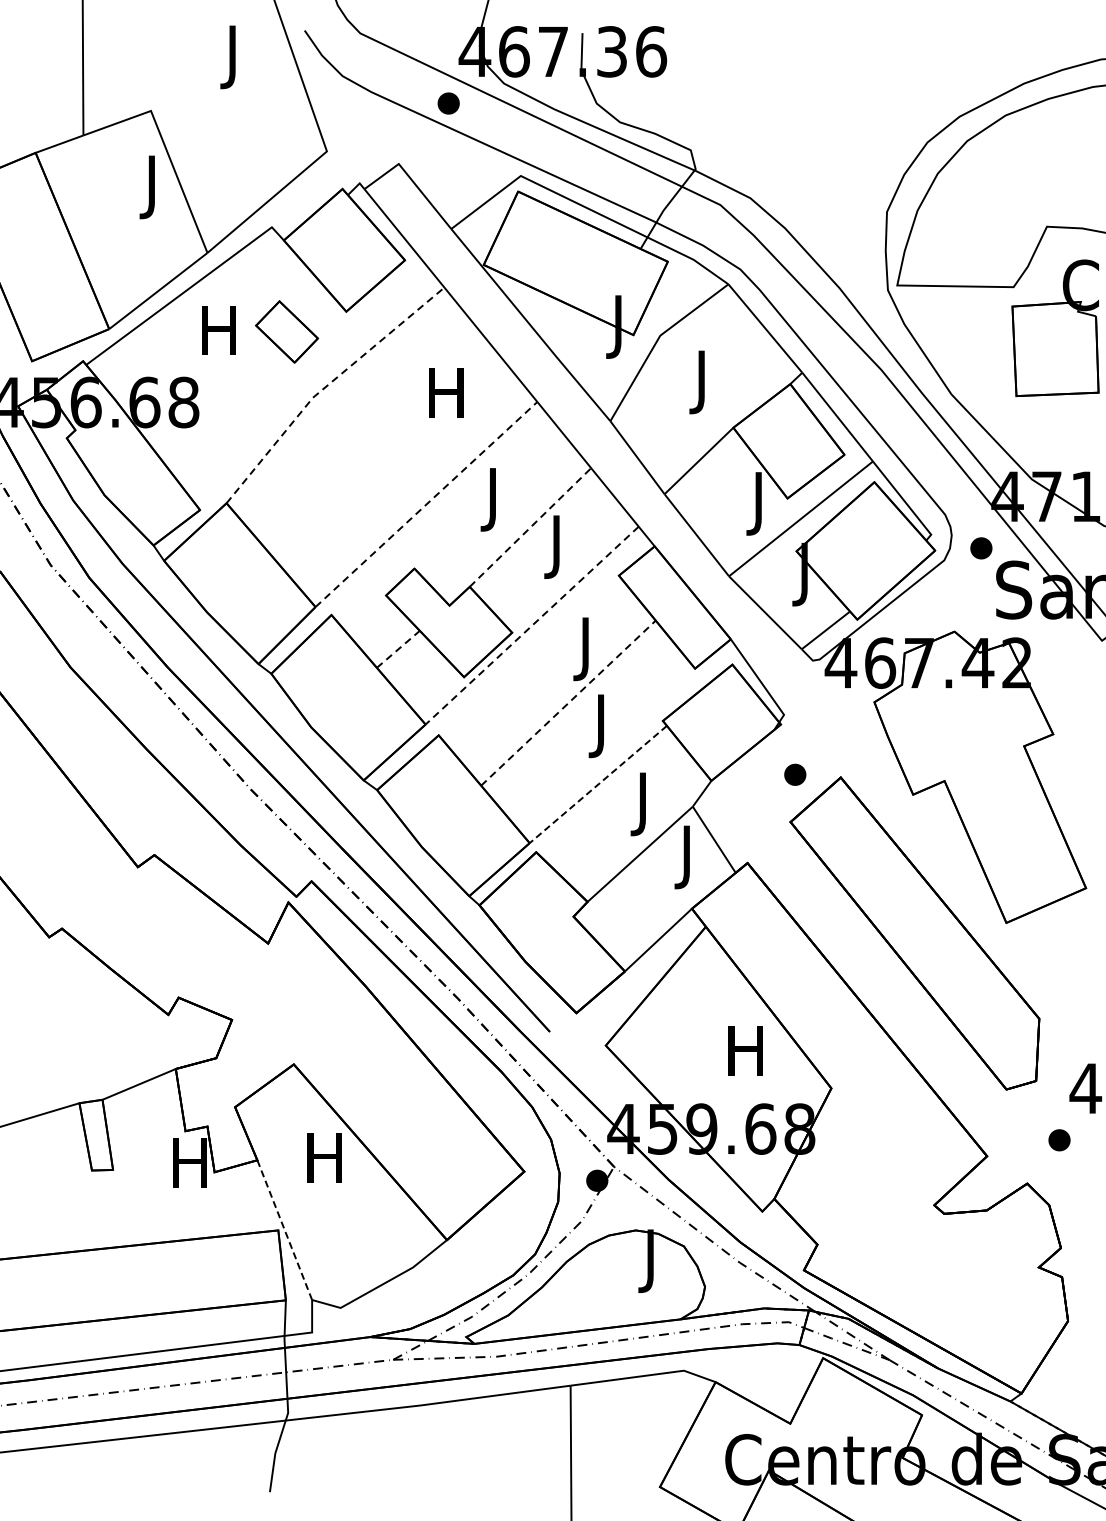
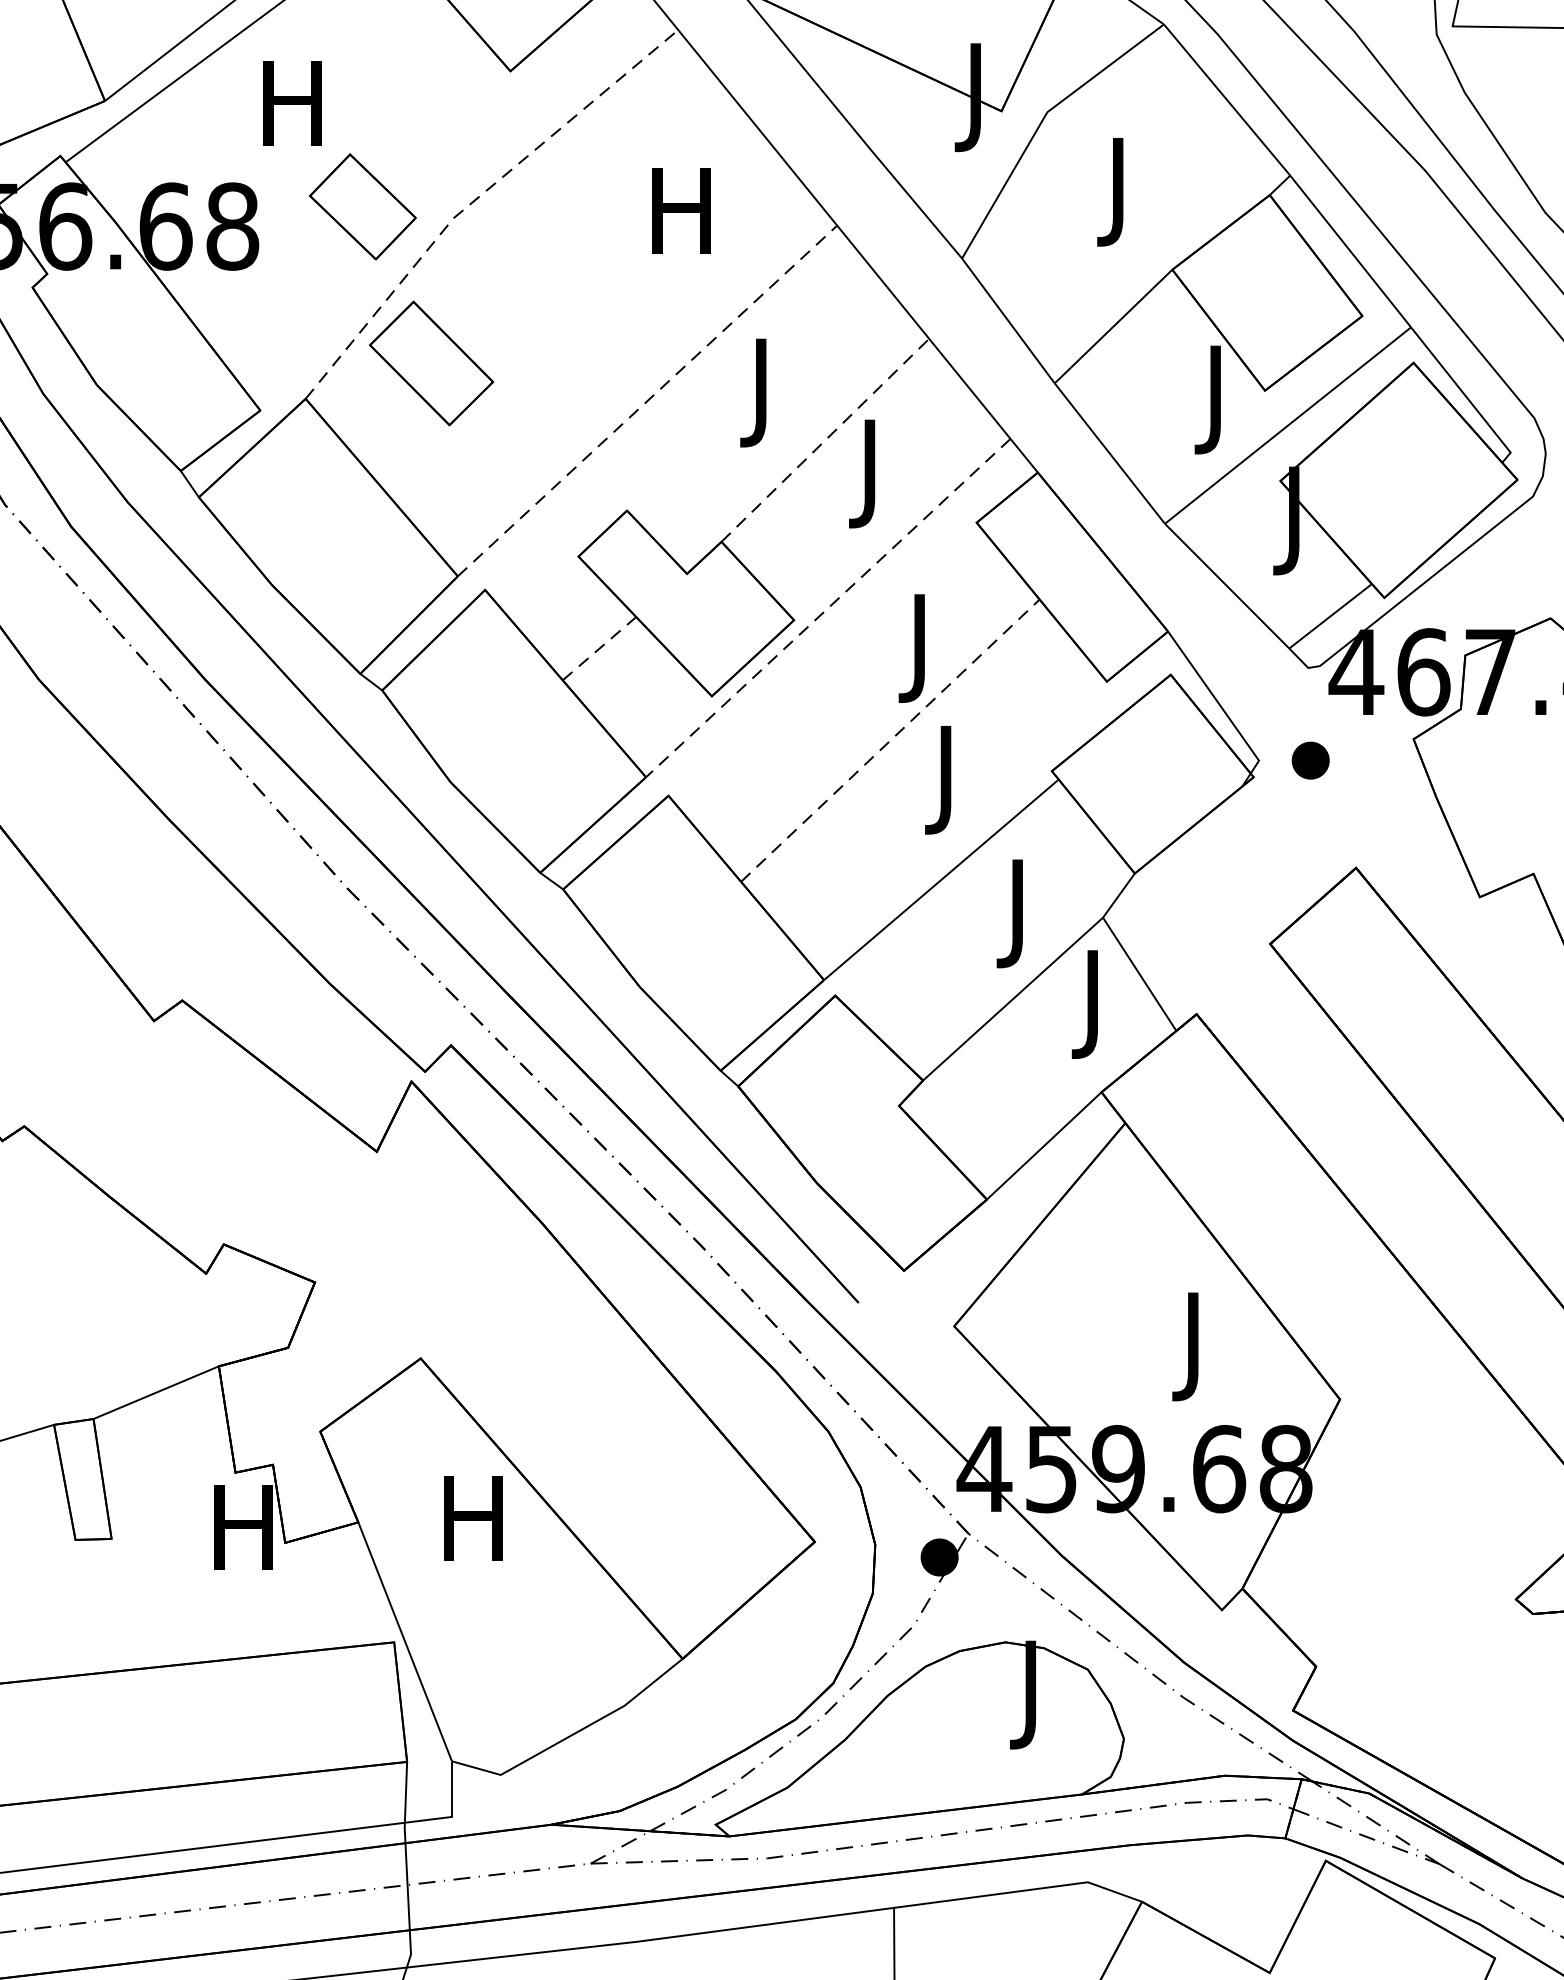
part: (286, 331) -> (361, 206), moved
part: (300, 482) -> (432, 363), added
part: (795, 774) -> (1311, 760), moved
line: (597, 784) -> (939, 879), dashed -> solid
text: (745, 1057) -> (1193, 1346), H -> J
line: (284, 1229) -> (404, 1640), dashed -> solid

